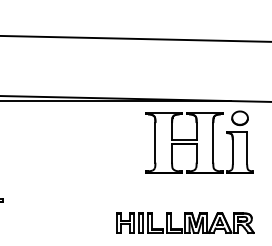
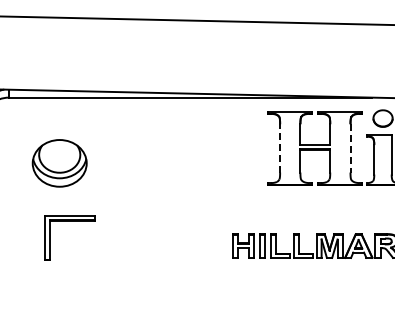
line: (155, 142) -> (280, 148), solid -> dashed
line: (213, 142) -> (350, 148), solid -> dashed

